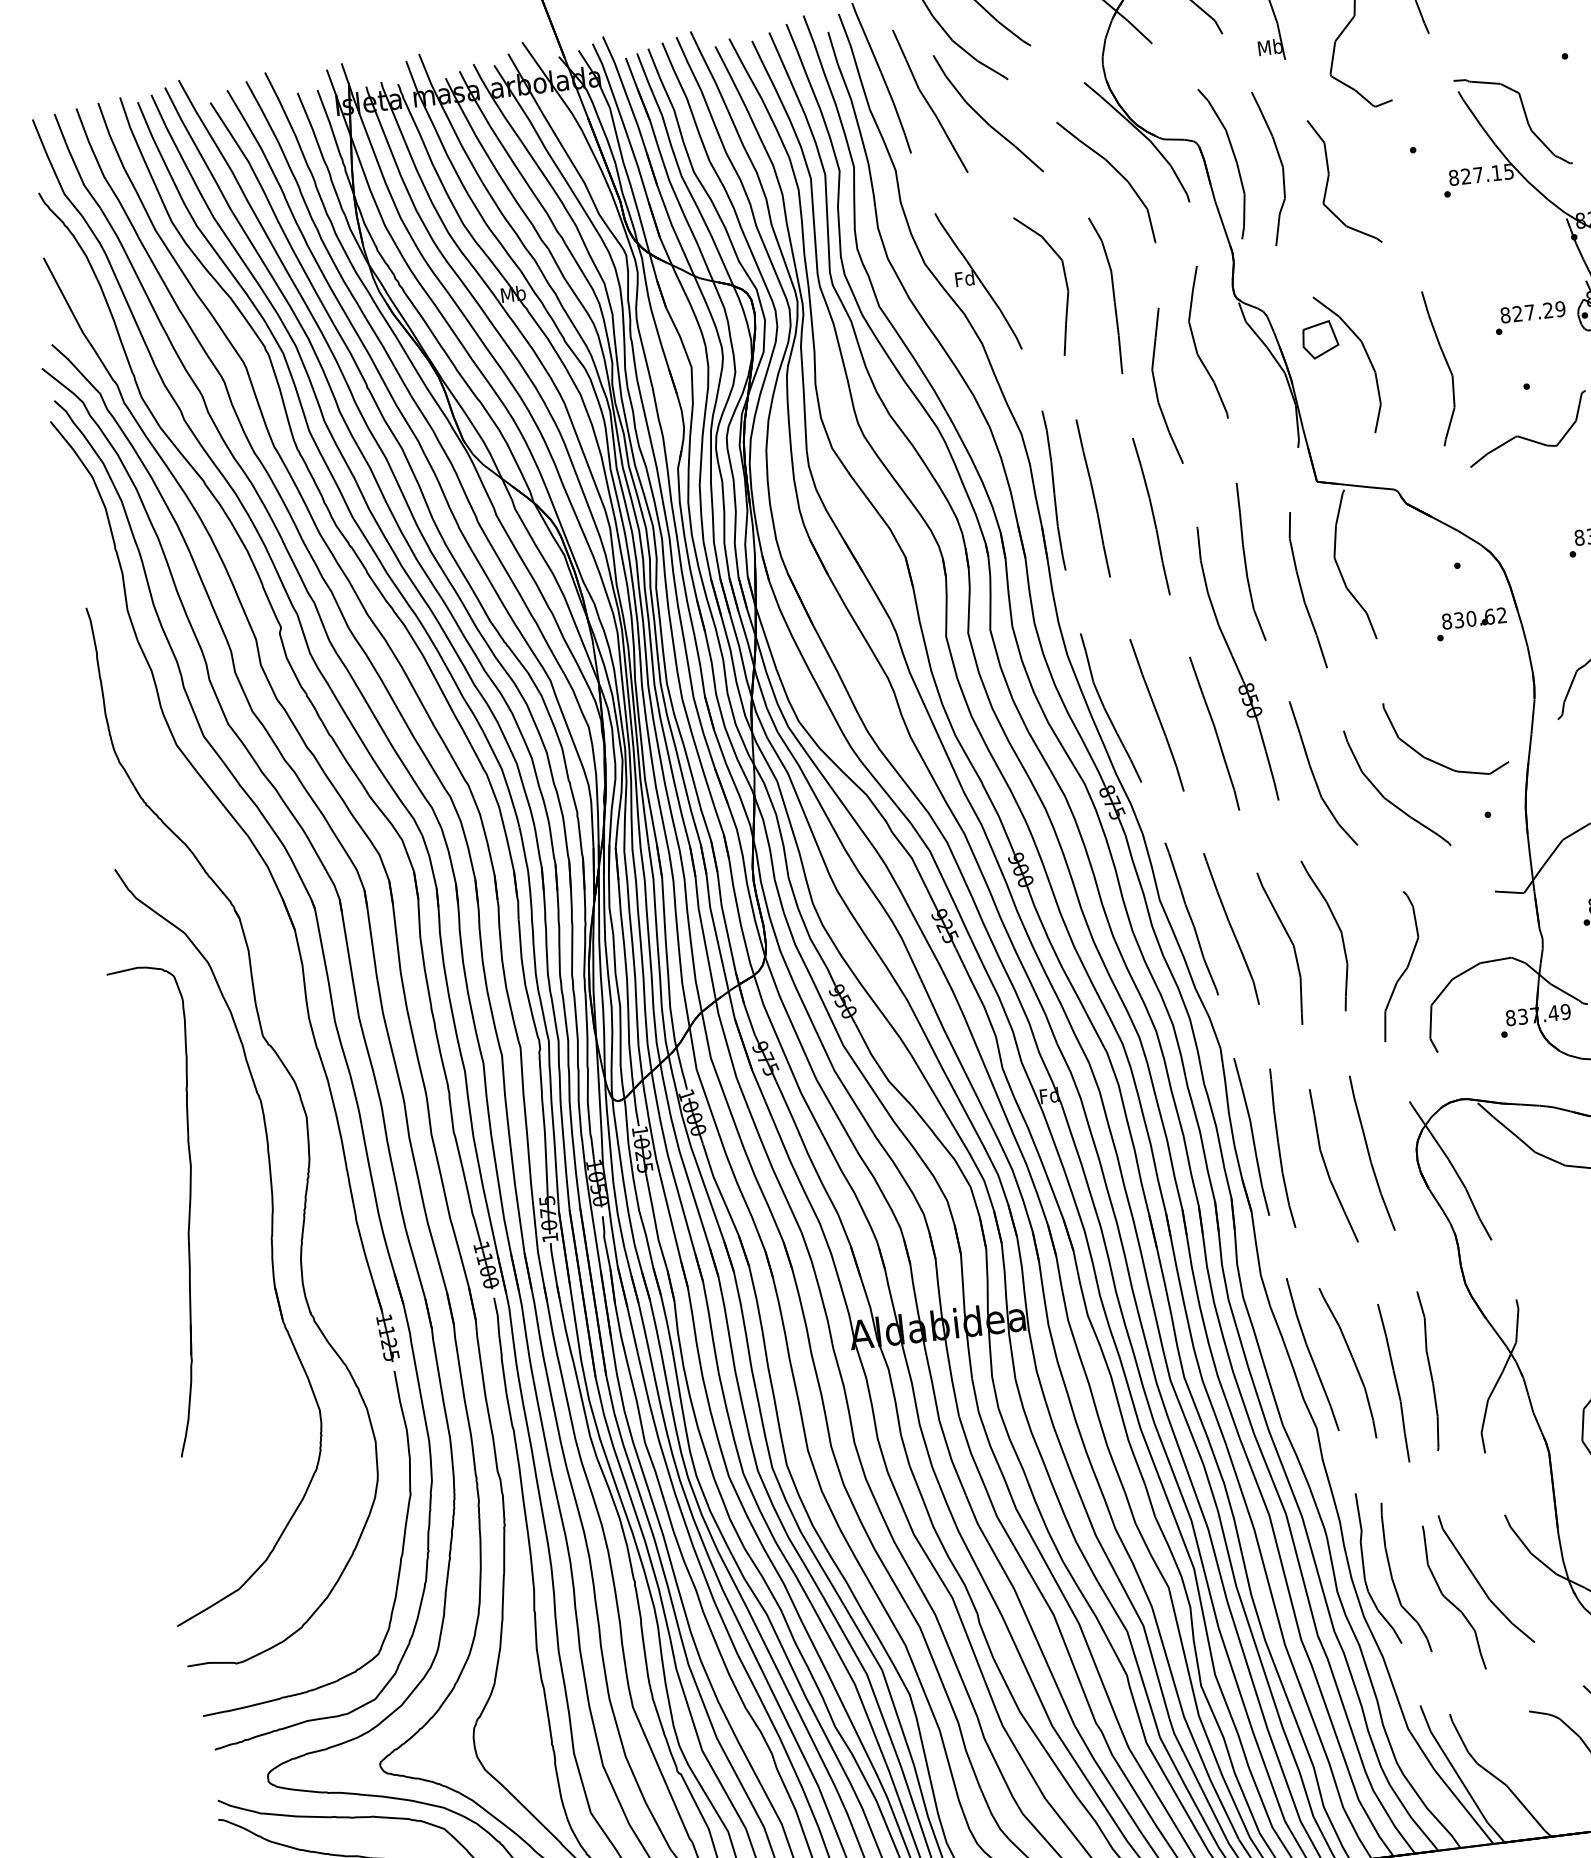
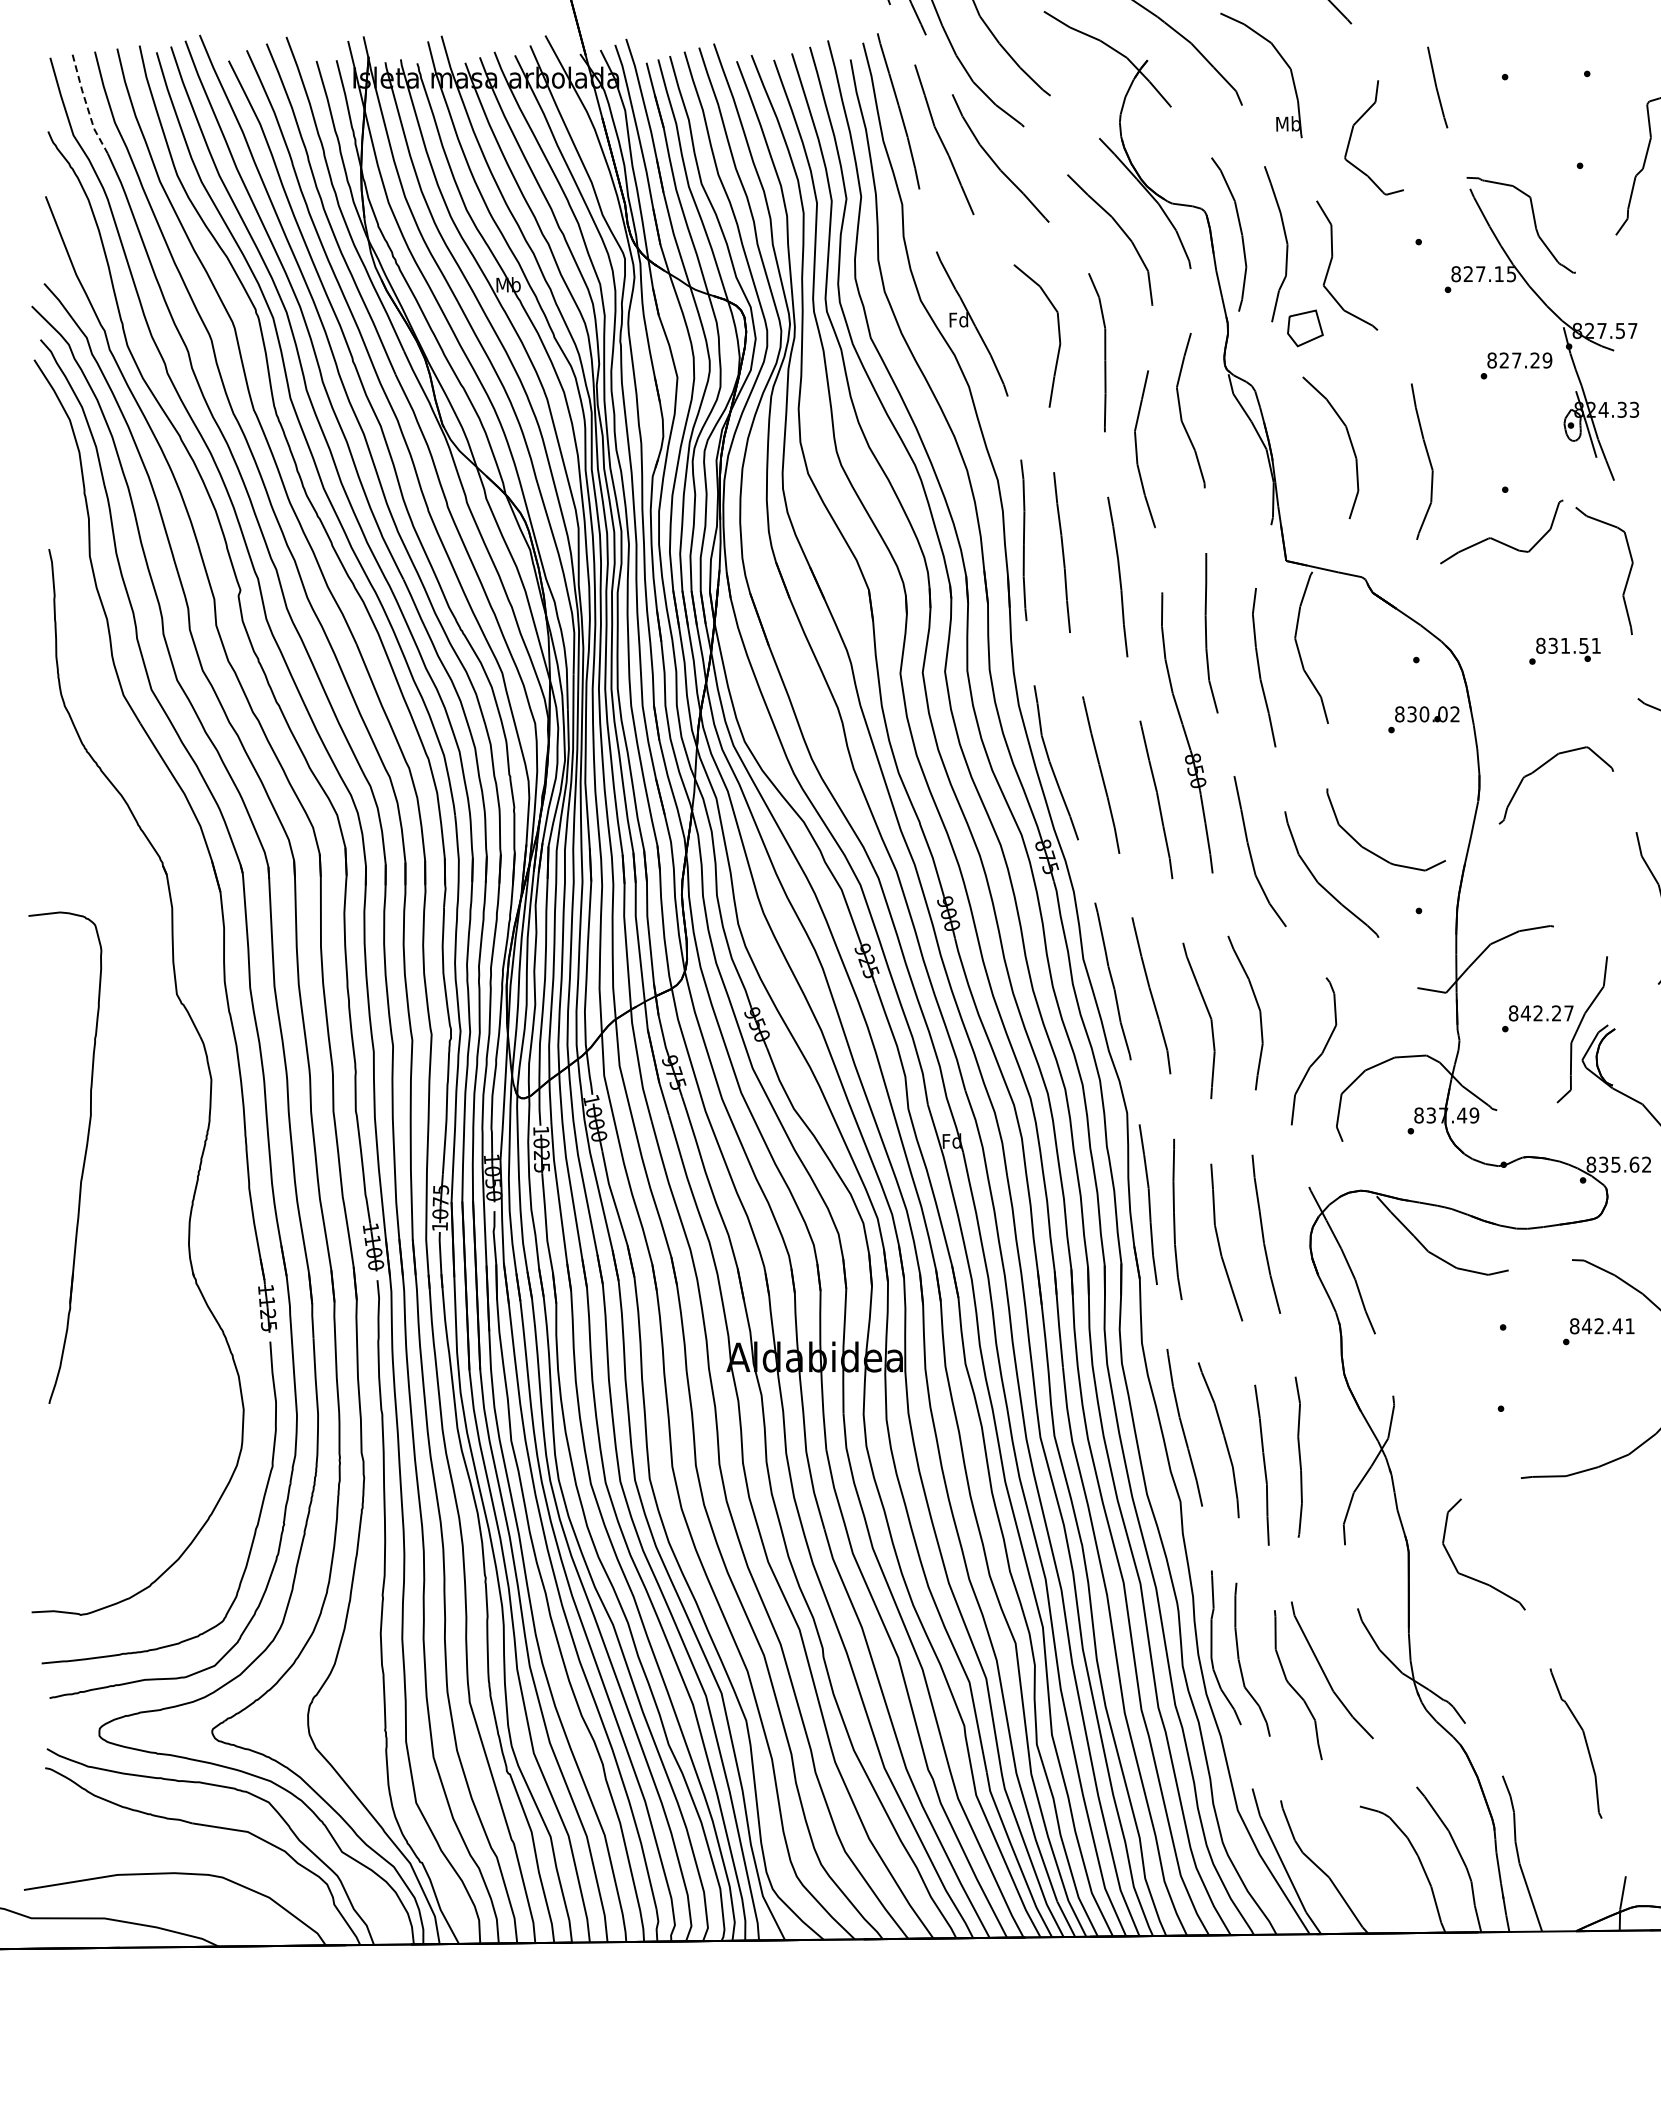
line: (75, 163) -> (87, 106), solid -> dashed
text: (1530, 317) -> (1516, 365), moved
part: (1320, 340) -> (1305, 328), moved
text: (1489, 616) -> (1442, 714), 830.62 -> 830.02
part: (270, 1242) -> (161, 1200), removed

